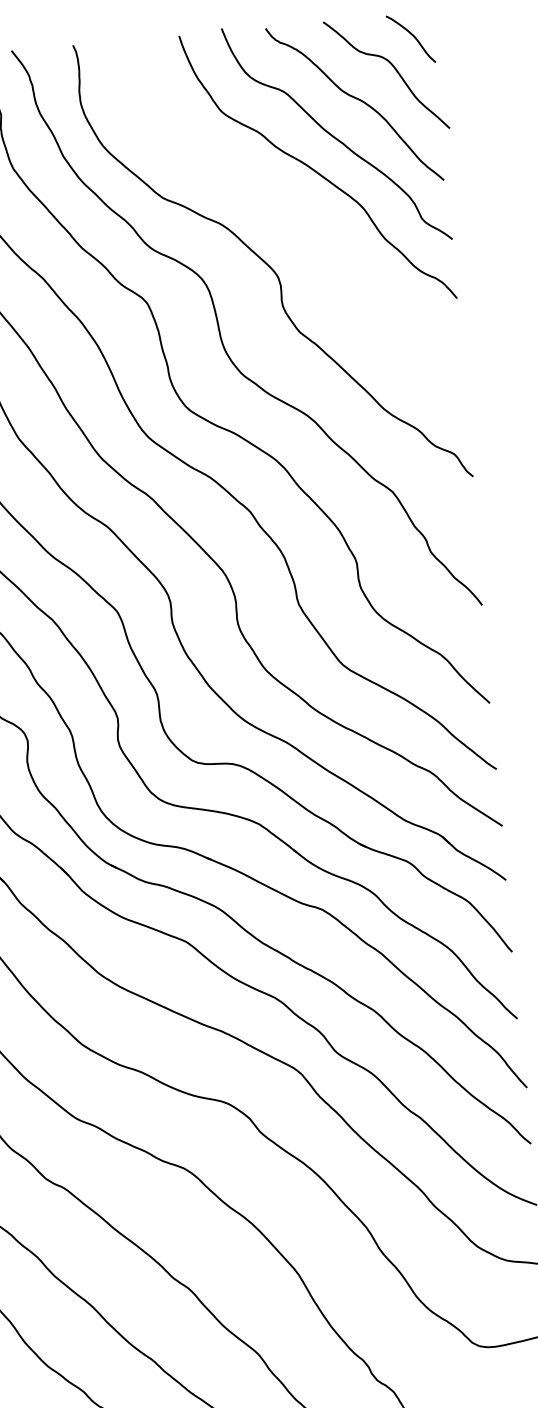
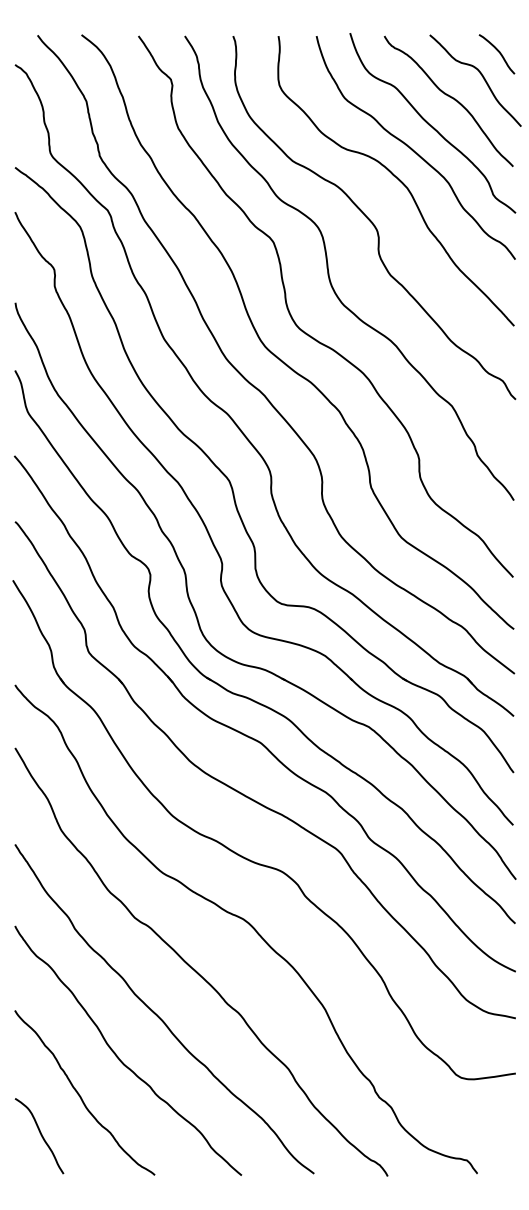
curve: (298, 209) -> (397, 179), added

